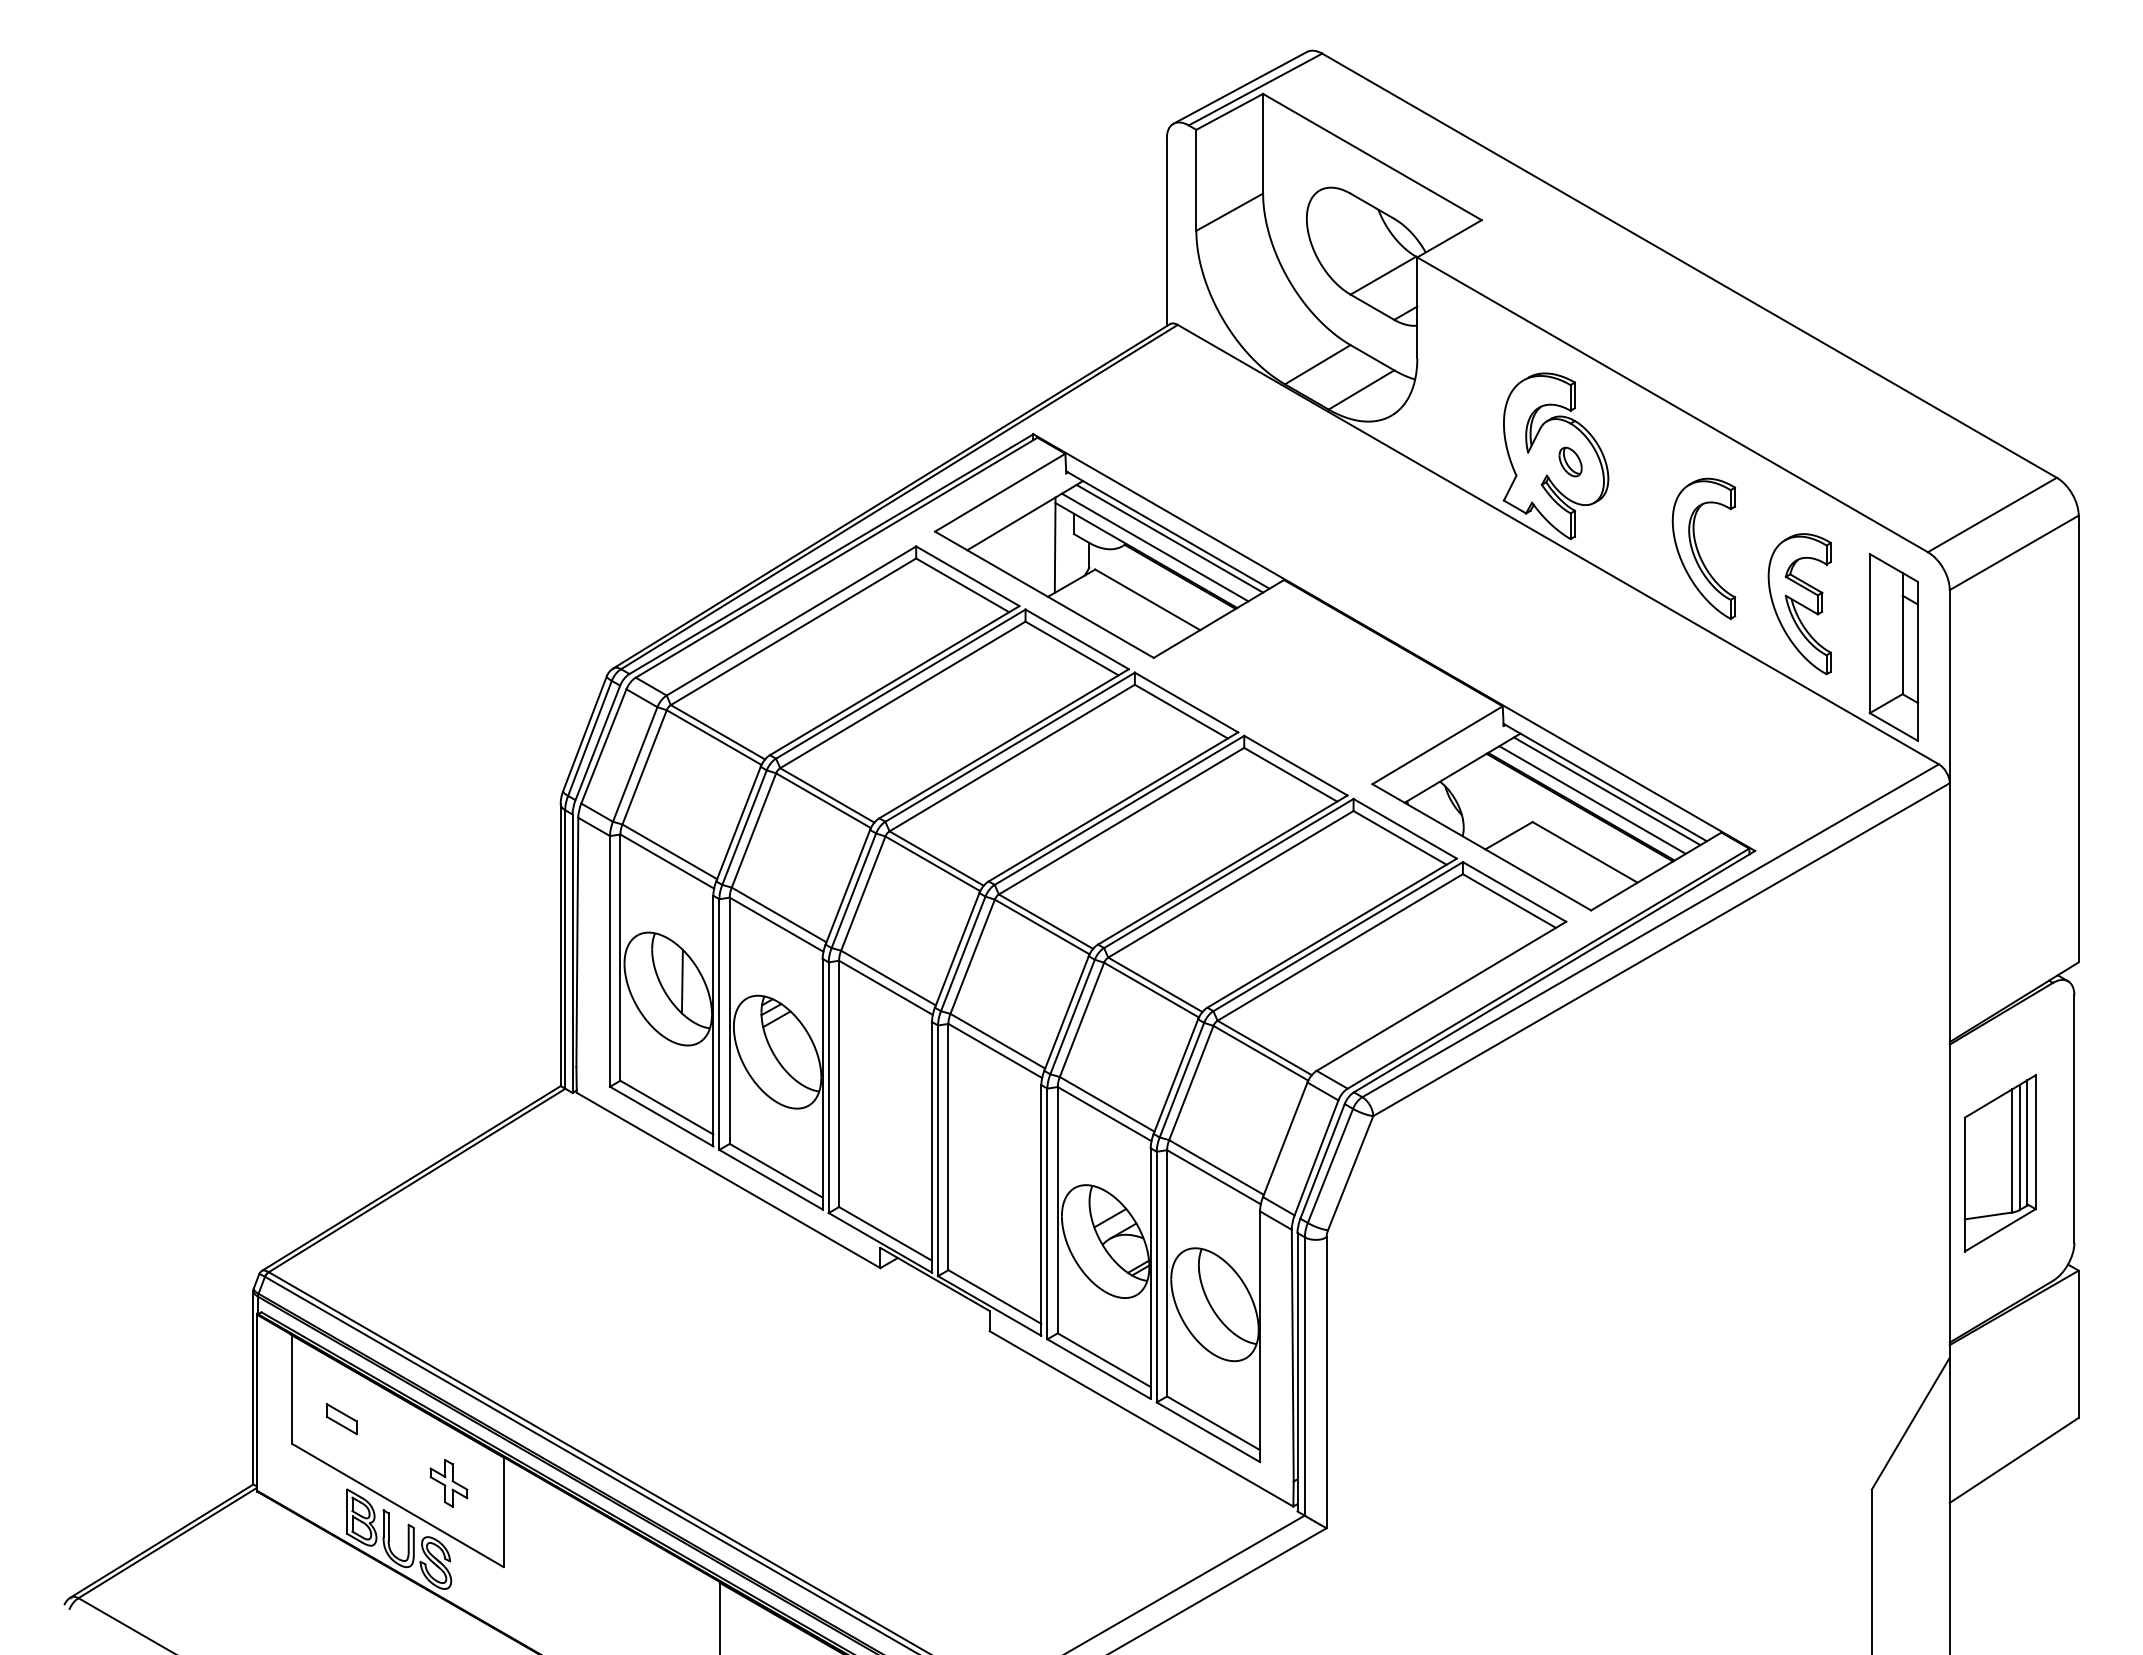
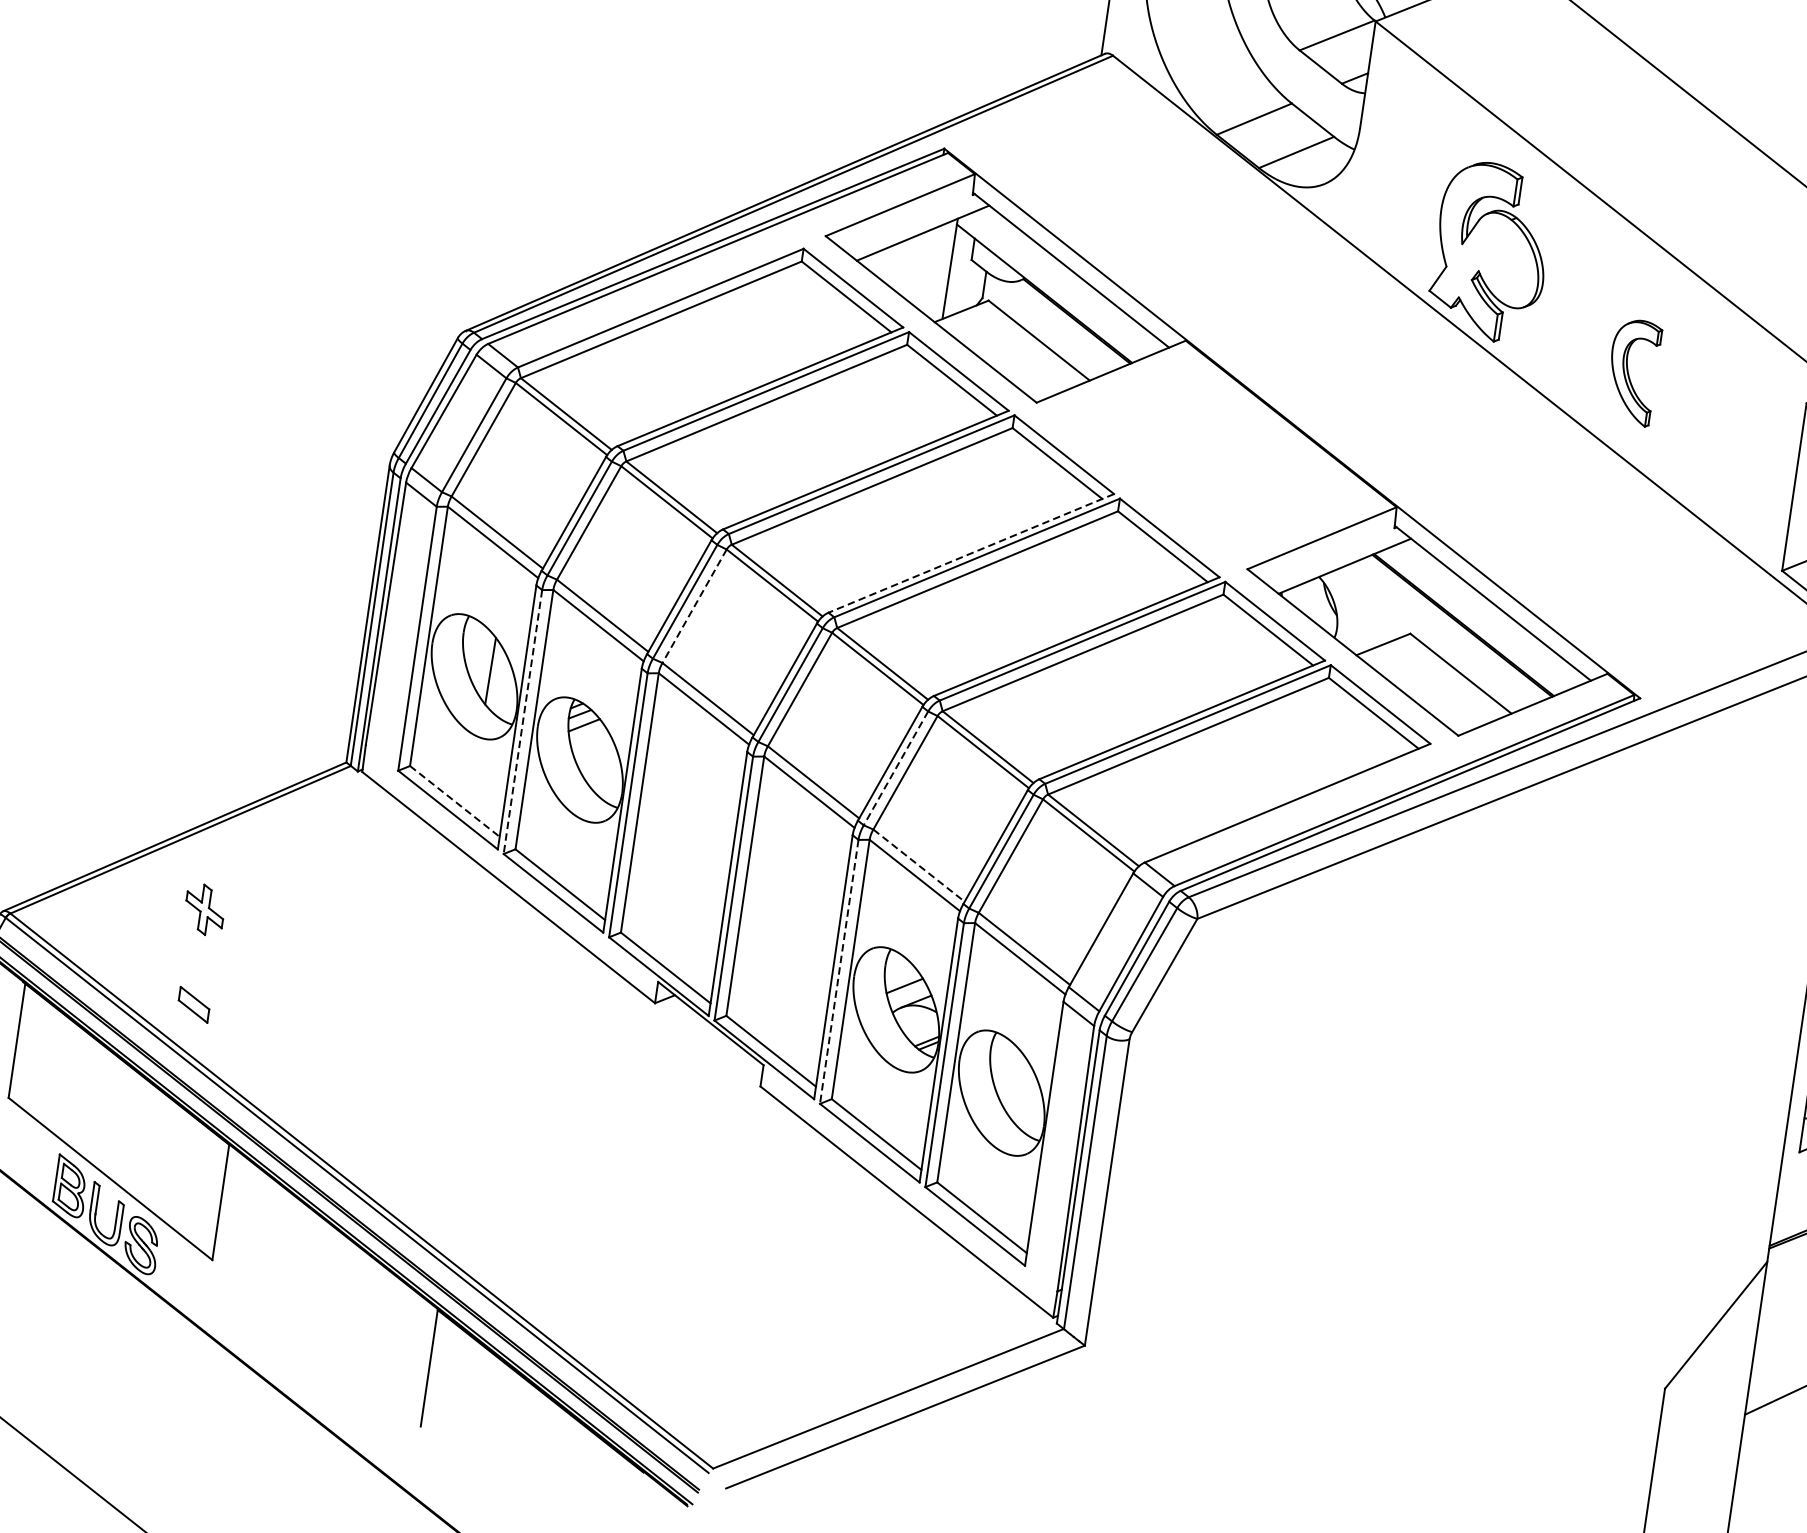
part: (1570, 461) -> (1505, 259), removed
line: (1169, 538) -> (1071, 279), removed
line: (1154, 547) -> (1054, 286), removed
part: (1703, 548) -> (1632, 371), size x0.7
part: (1799, 604) -> (1724, 445), removed
line: (1607, 791) -> (1493, 613), removed
line: (1592, 799) -> (1476, 619), removed
line: (1113, 807) -> (971, 554), solid -> dashed
line: (863, 894) -> (694, 607), solid -> dashed
line: (1072, 1017) -> (895, 768), solid -> dashed
line: (719, 1025) -> (522, 723), solid -> dashed
line: (1107, 1104) -> (919, 865), solid -> dashed
line: (666, 1107) -> (454, 801), solid -> dashed
line: (1047, 1214) -> (839, 972), solid -> dashed
part: (341, 1418) -> (193, 1004), moved
part: (448, 1483) -> (204, 909), moved

